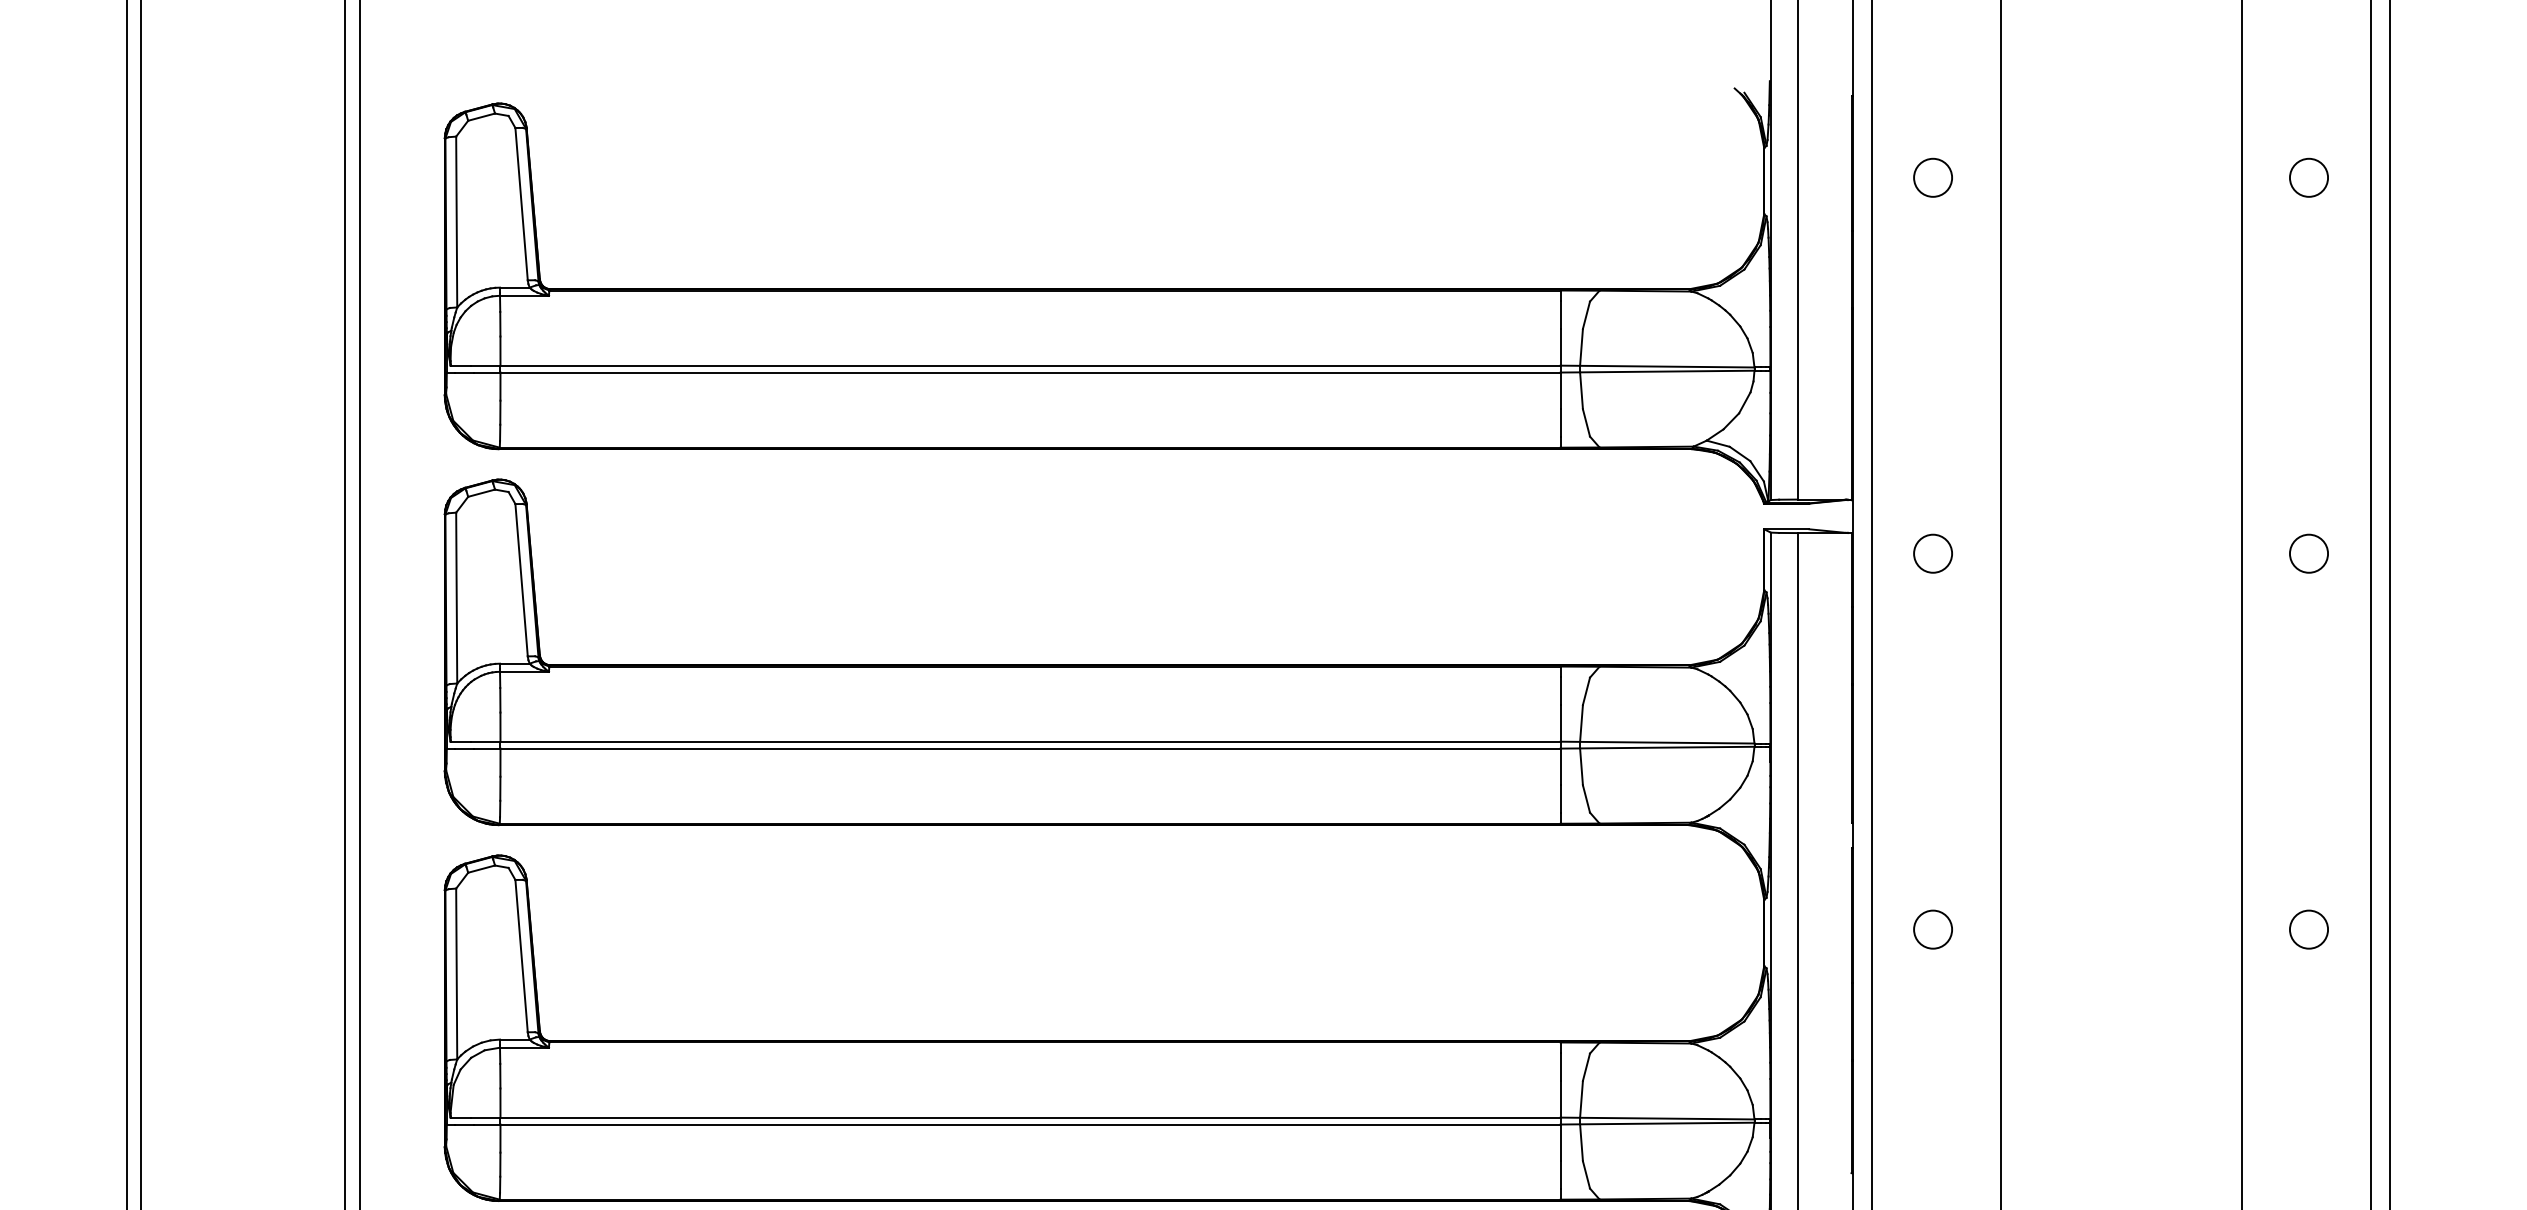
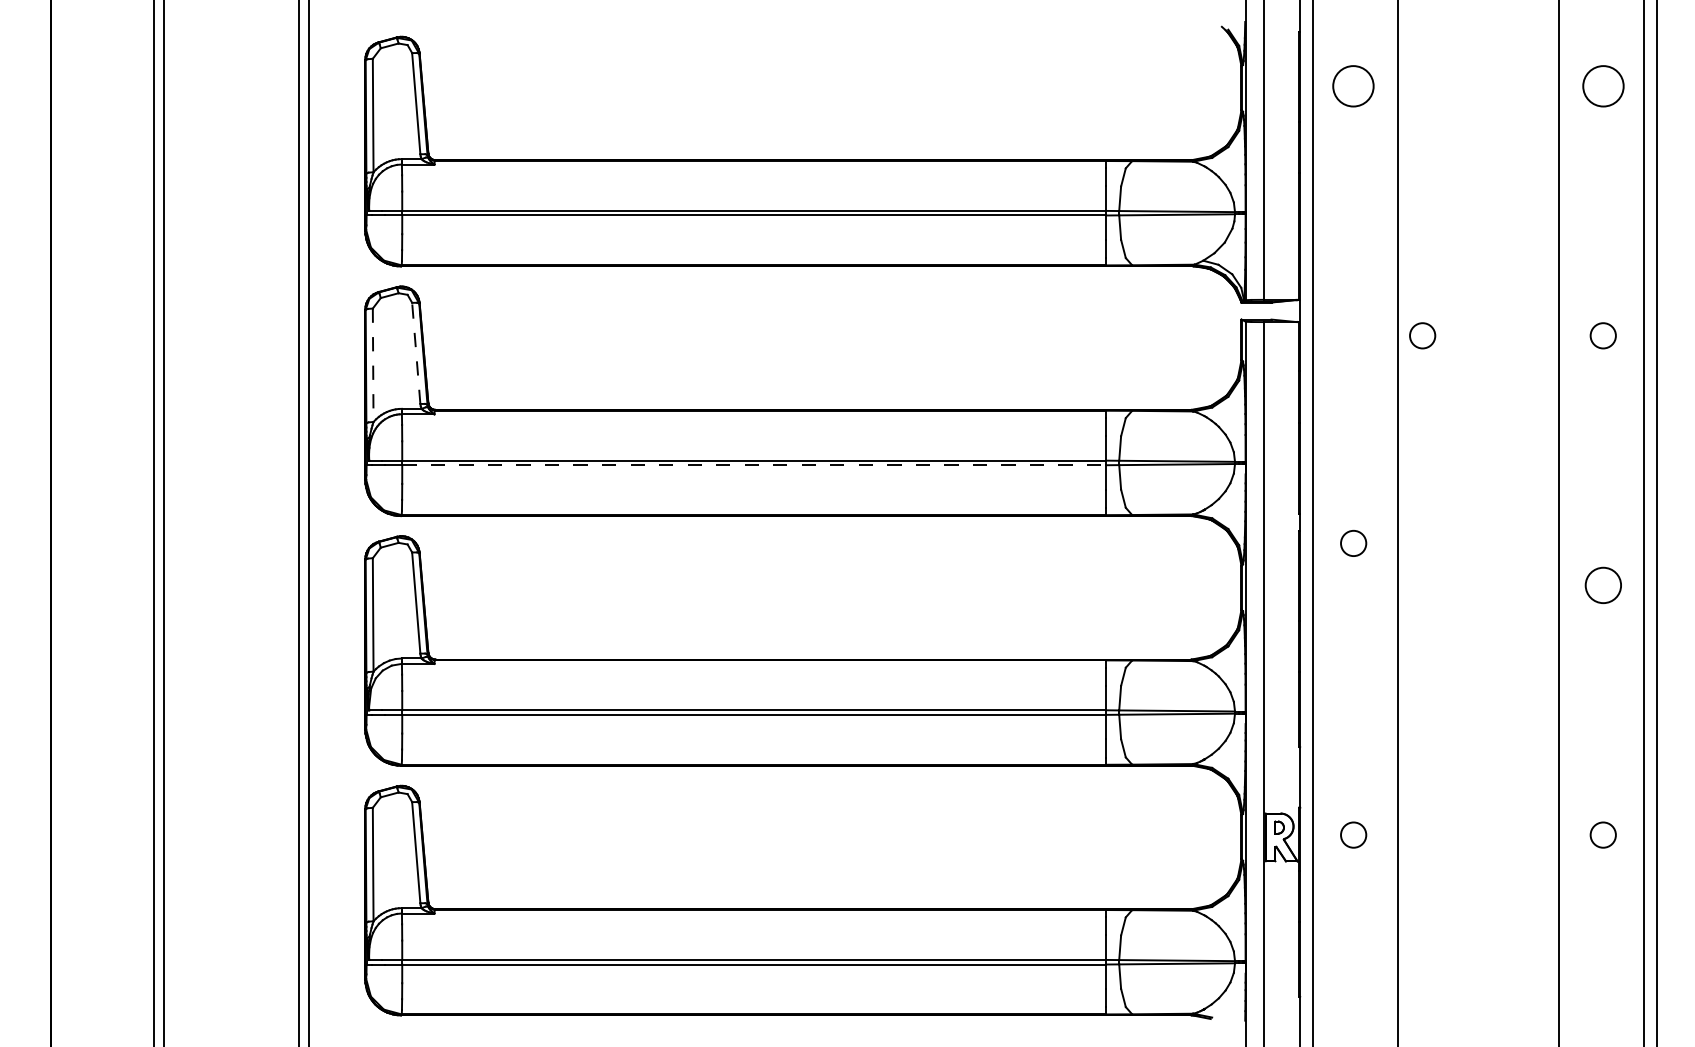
circle: (1932, 176) -> (1353, 85), size x1.6
circle: (2307, 176) -> (1602, 85), size x1.6
circle: (1932, 553) -> (1422, 335), moved
line: (521, 580) -> (416, 353), solid -> dashed
line: (457, 598) -> (373, 365), solid -> dashed
line: (1030, 748) -> (754, 465), solid -> dashed
circle: (1932, 928) -> (1353, 542), moved
circle: (2307, 929) -> (1602, 585), size x1.4

